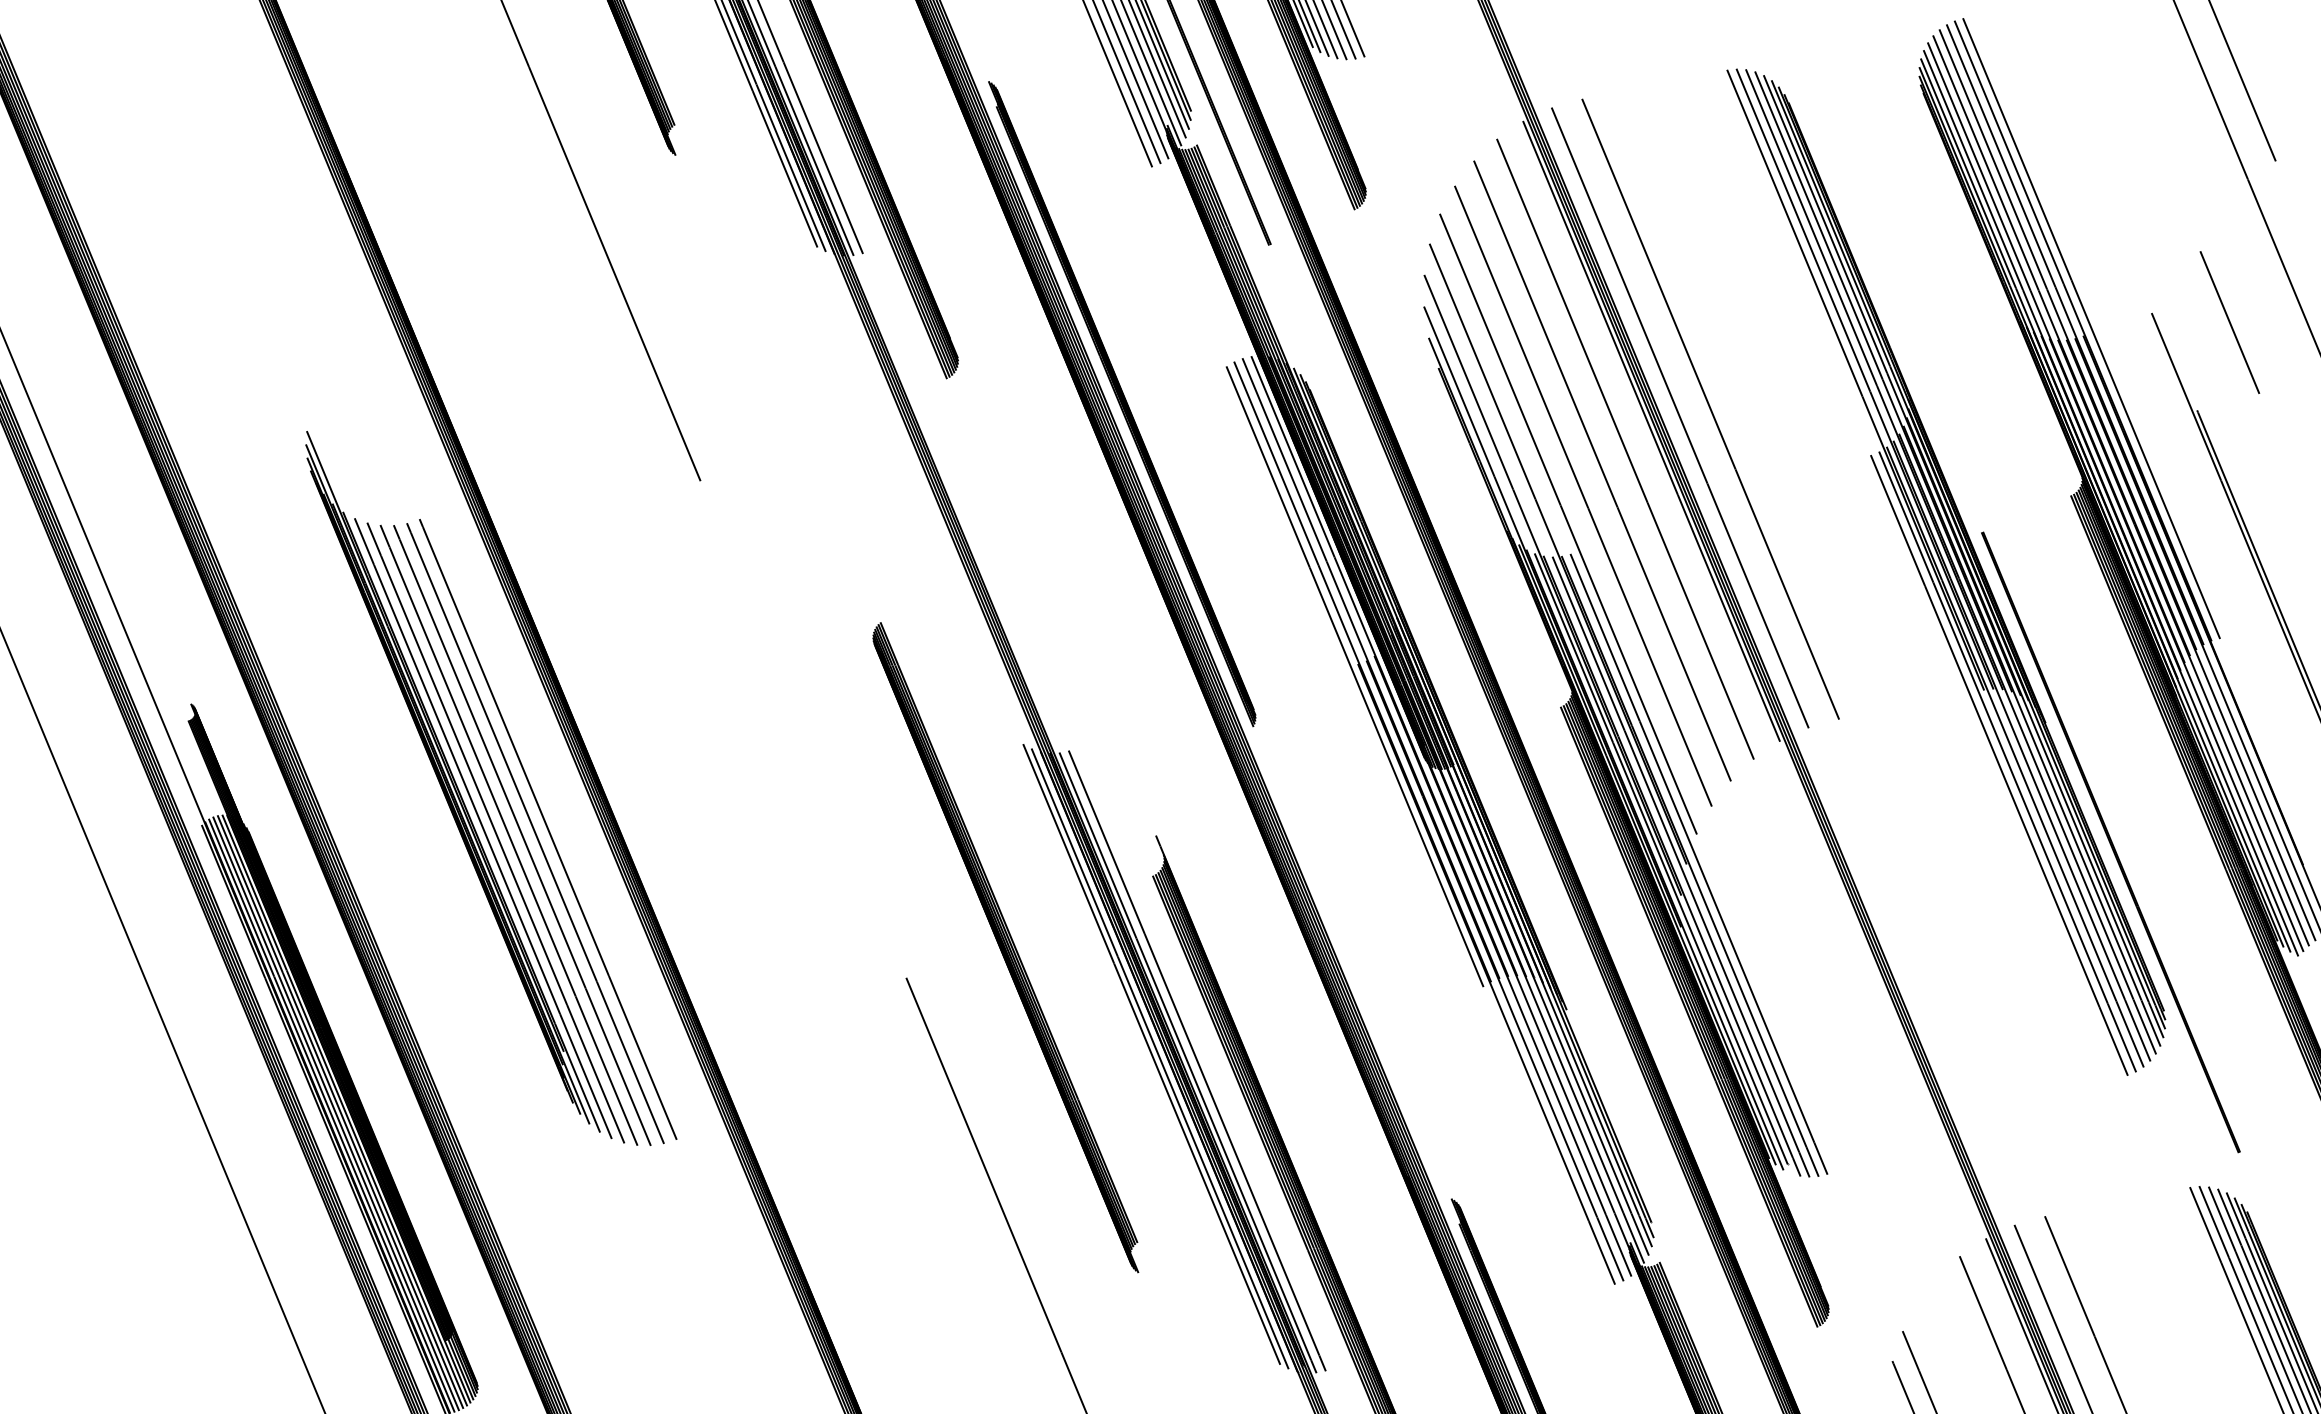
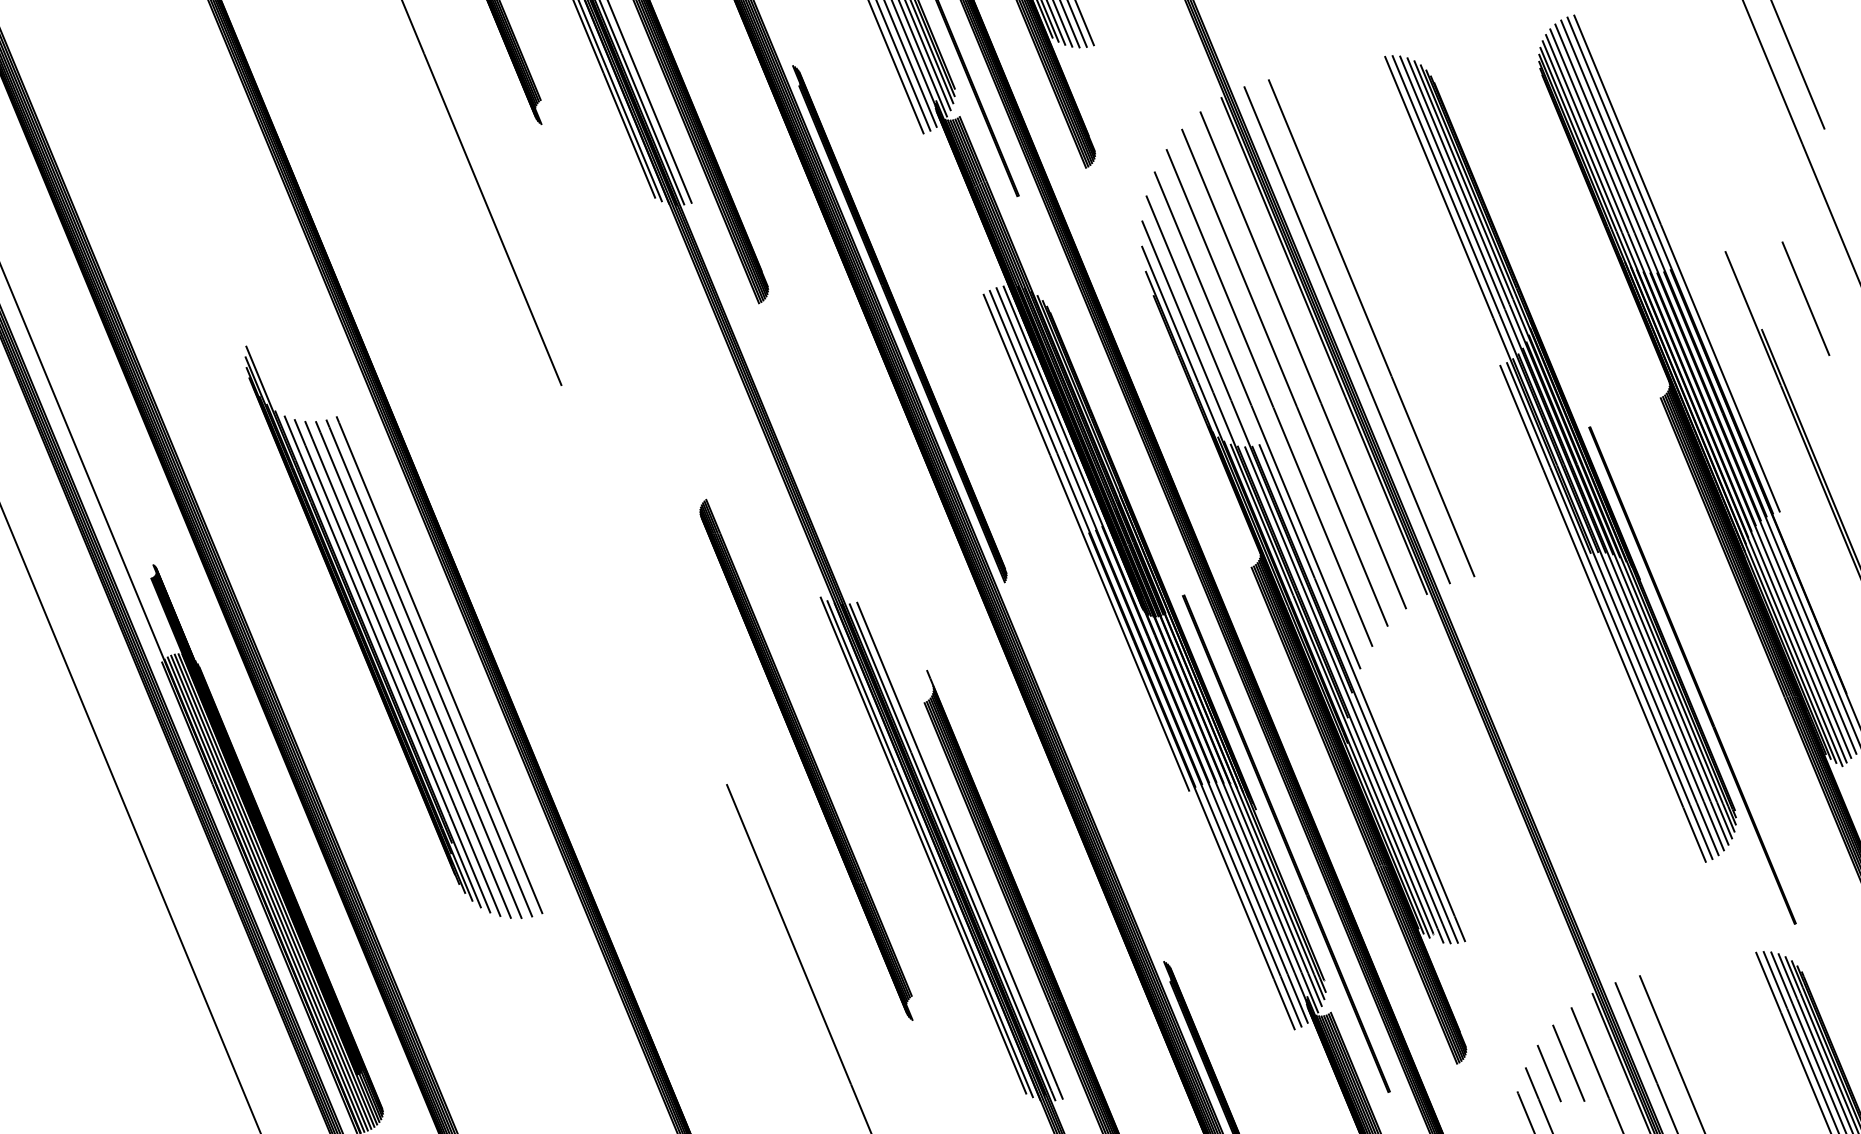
line: (2229, 322) -> (1805, 298), moved
line: (1604, 1051) -> (1286, 843), added
line: (1956, 1324) -> (1568, 1062), added
line: (1932, 1338) -> (1549, 1073), added

